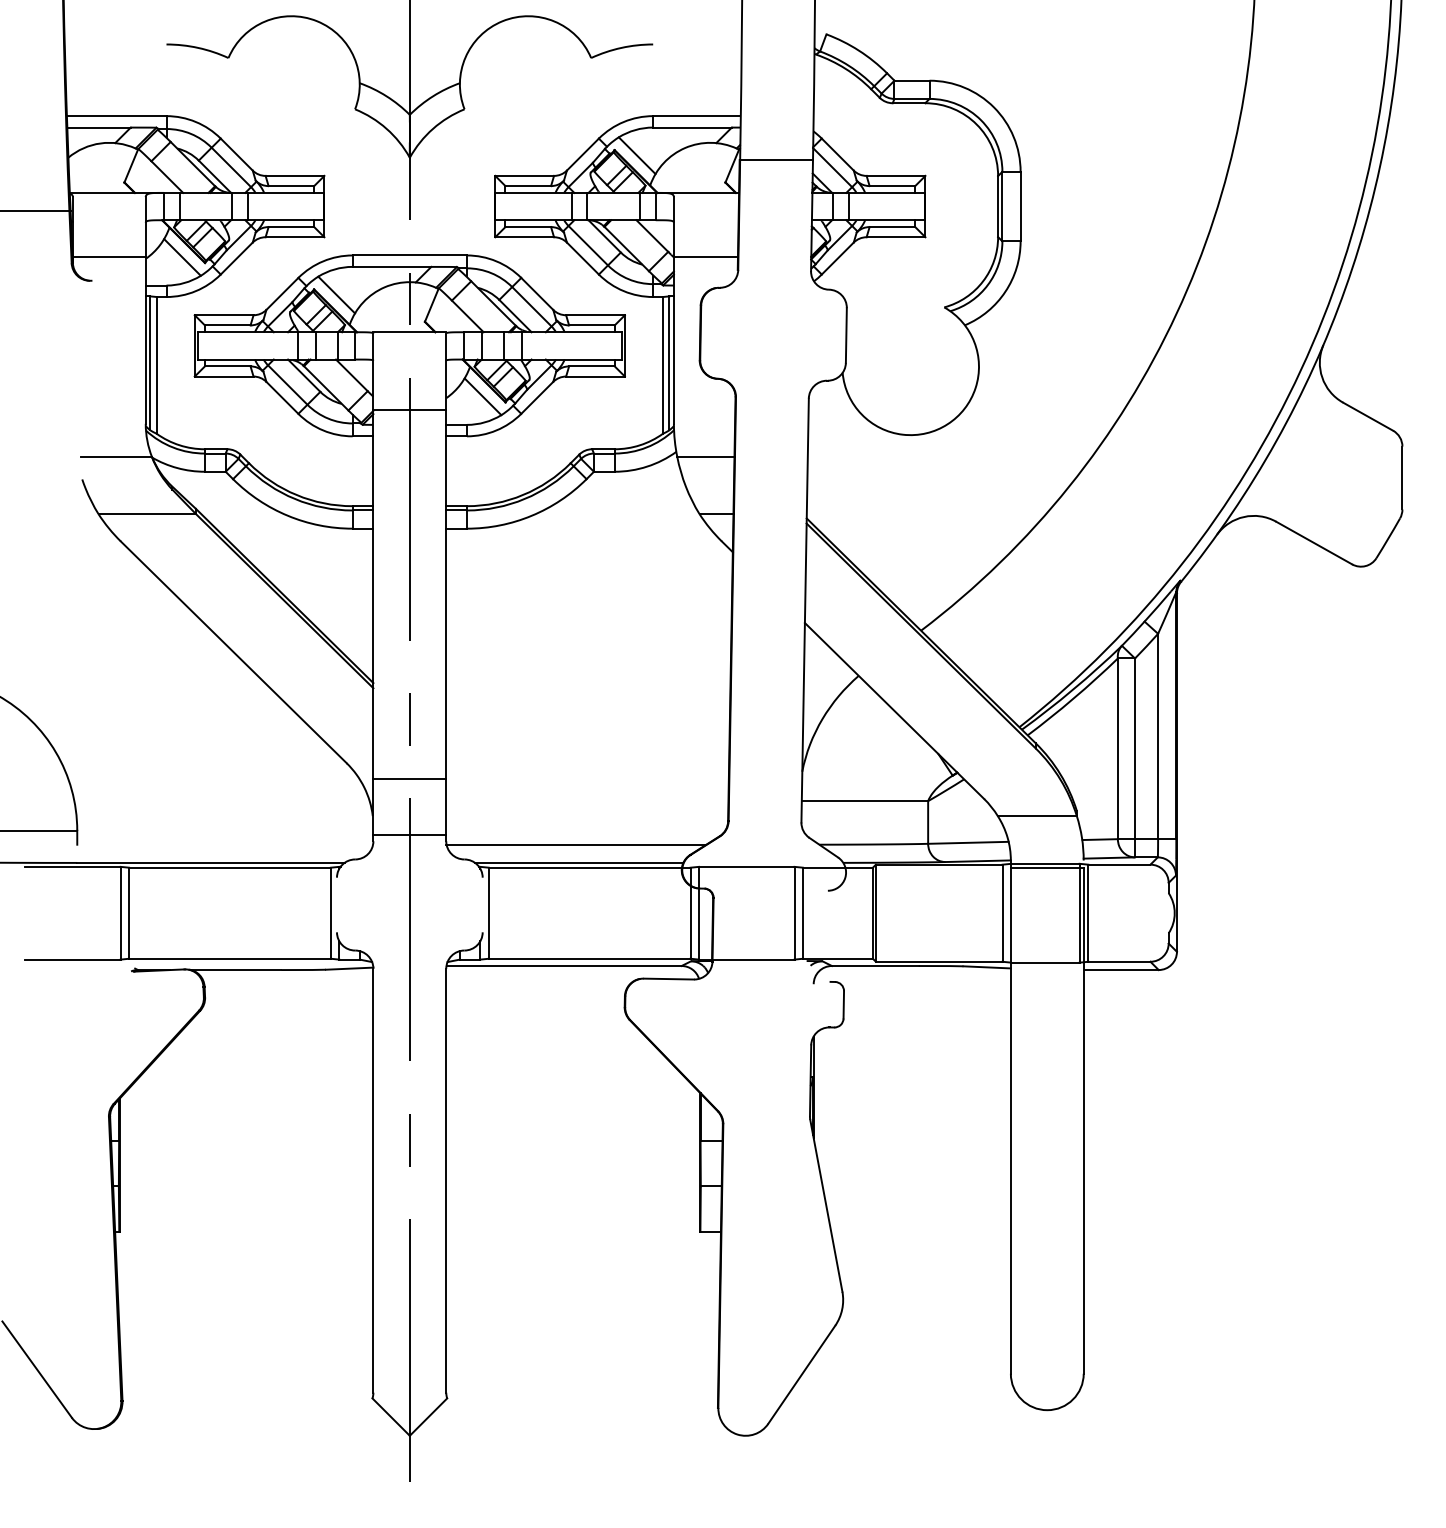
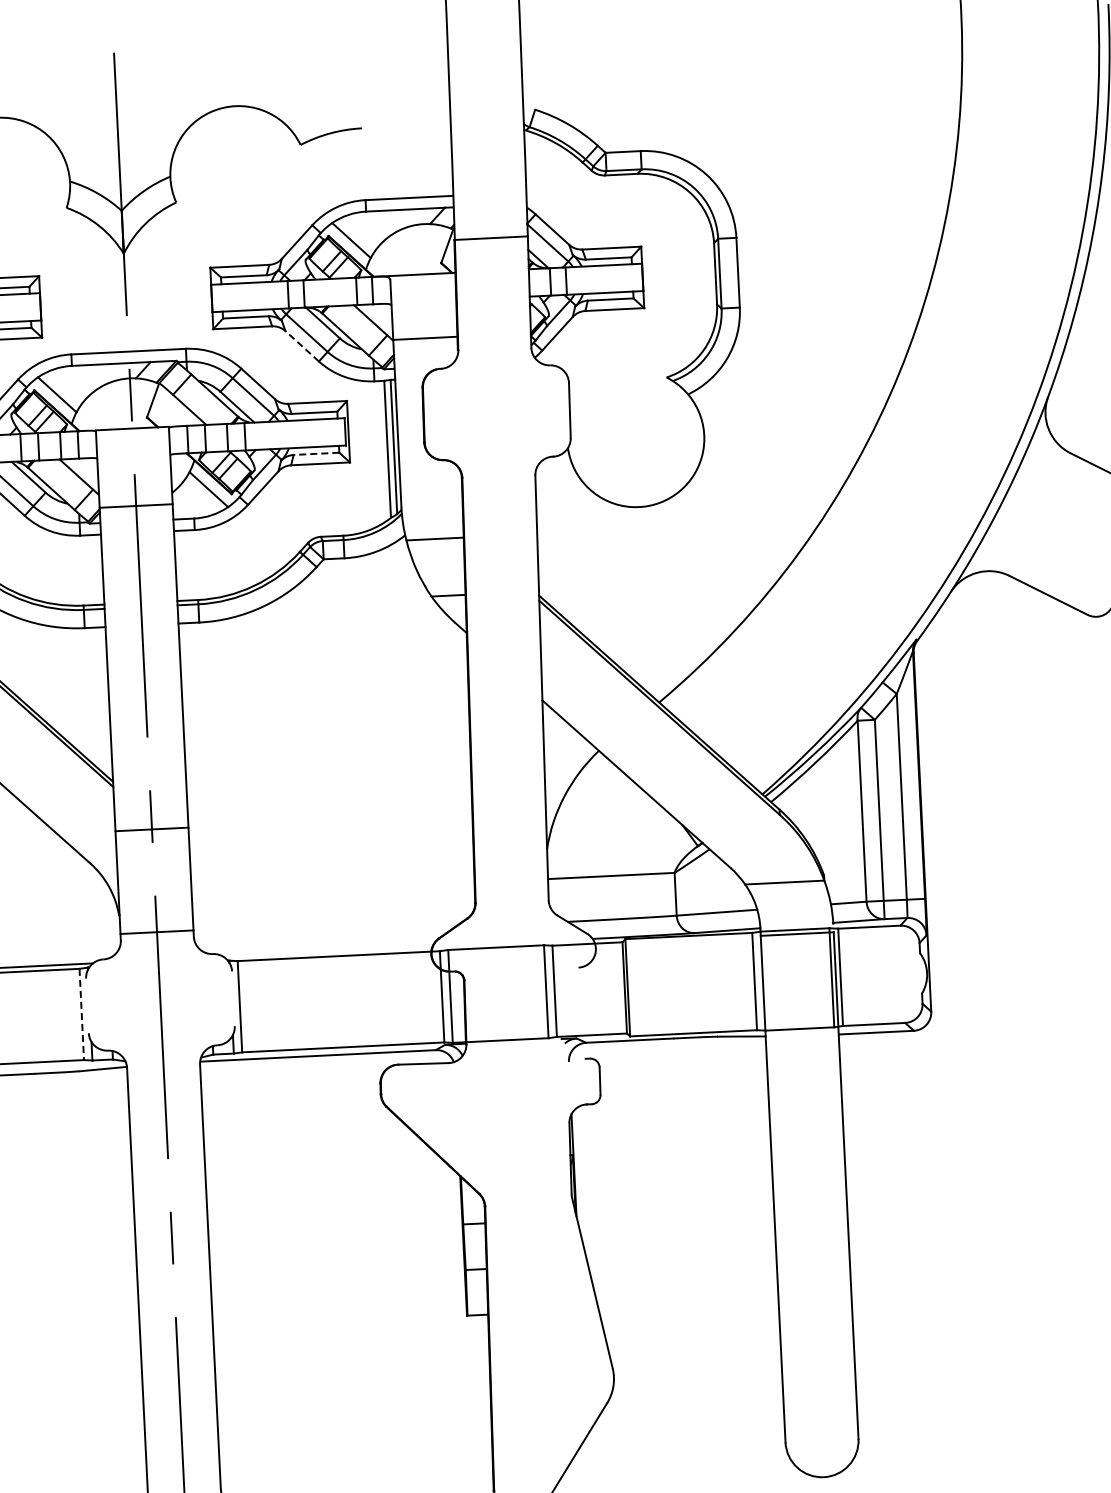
line: (582, 258) -> (301, 346), solid -> dashed
line: (591, 366) -> (316, 453), solid -> dashed
line: (409, 779) -> (151, 829), moved
line: (576, 844) -> (324, 933), removed
line: (579, 862) -> (328, 951), removed
line: (330, 913) -> (81, 1014), solid -> dashed

